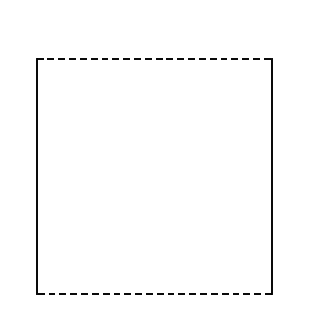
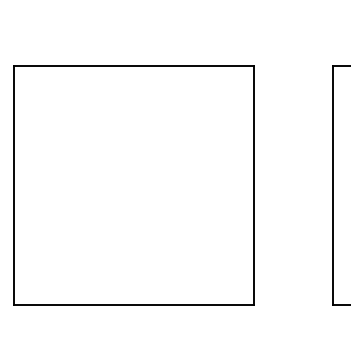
line: (154, 59) -> (134, 66), dashed -> solid
line: (154, 294) -> (134, 305), dashed -> solid

